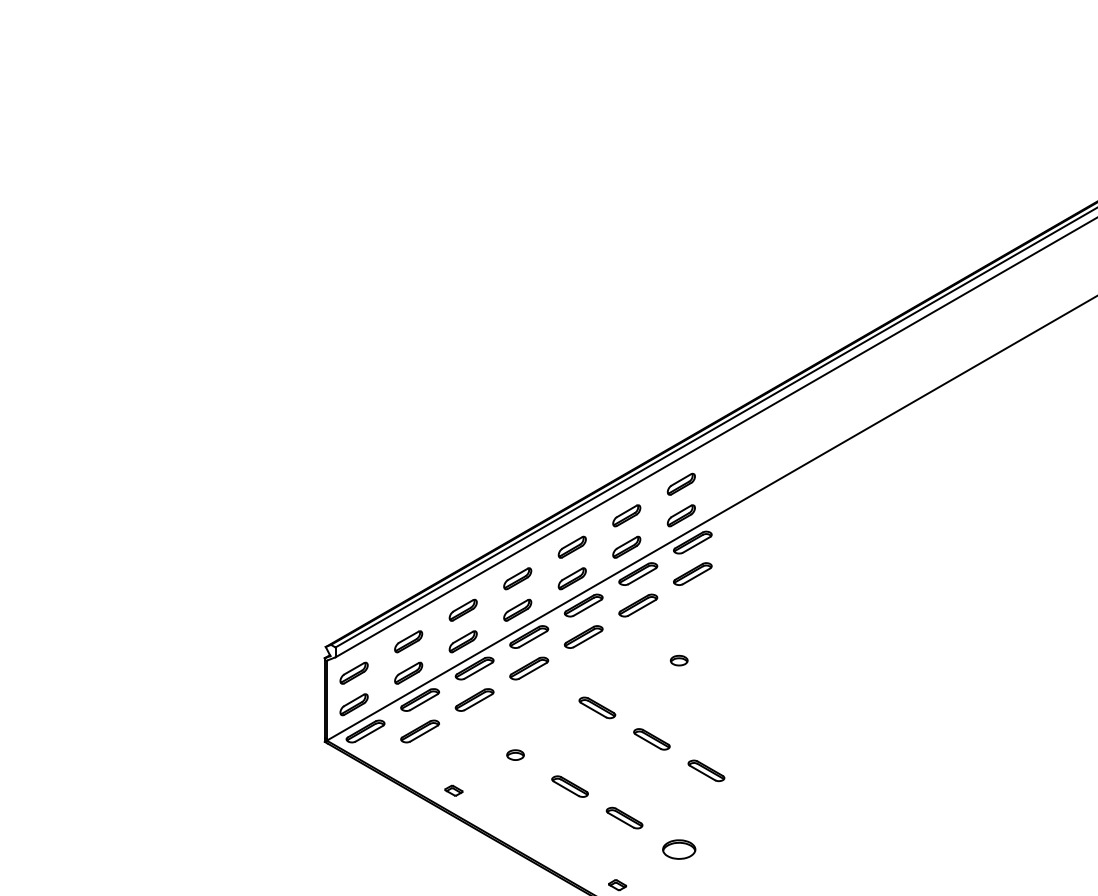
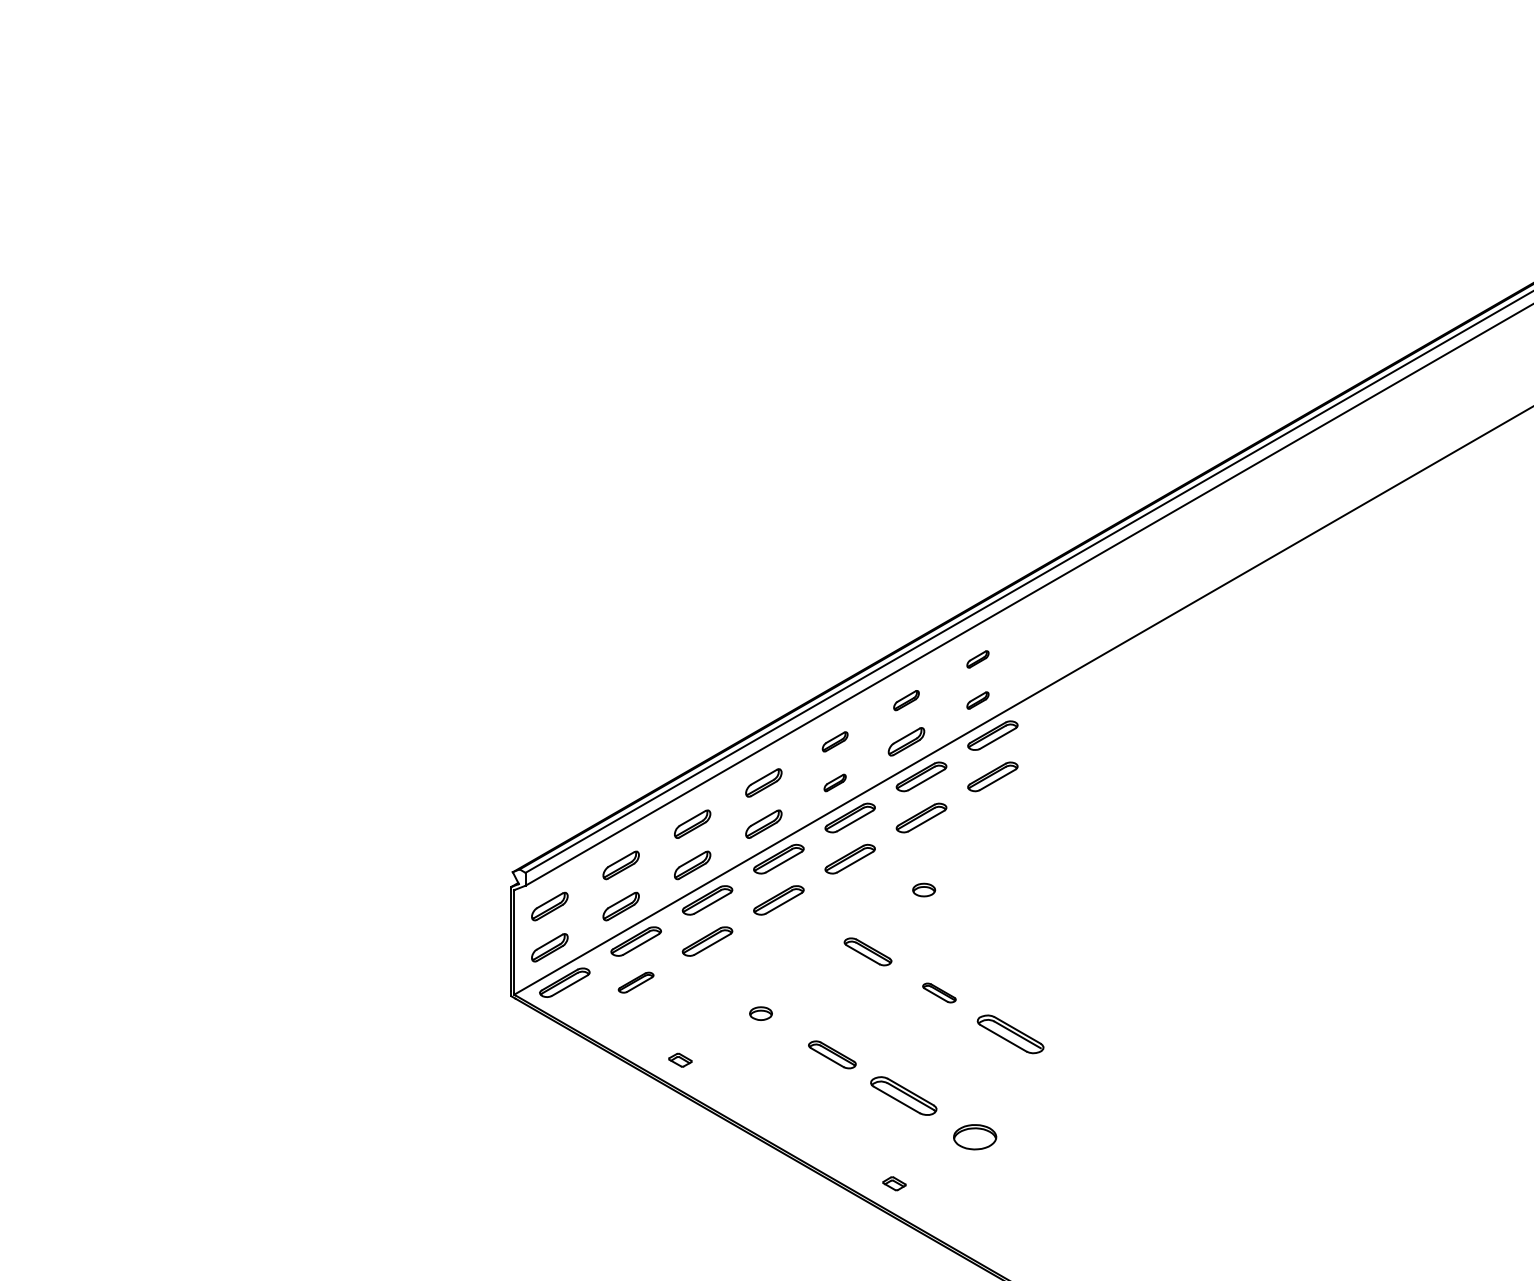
part: (681, 484) -> (977, 659), size x0.6
part: (626, 515) -> (906, 700), size x0.7
part: (681, 515) -> (977, 700), size x0.6
part: (571, 547) -> (834, 741), size x0.7
part: (571, 578) -> (834, 782), size x0.6
part: (679, 660) -> (924, 889), moved
part: (419, 731) -> (635, 982), size x0.7
part: (651, 738) -> (939, 992), size x0.7
part: (706, 770) -> (1010, 1033), size x1.4
part: (624, 817) -> (903, 1095), size x1.4

